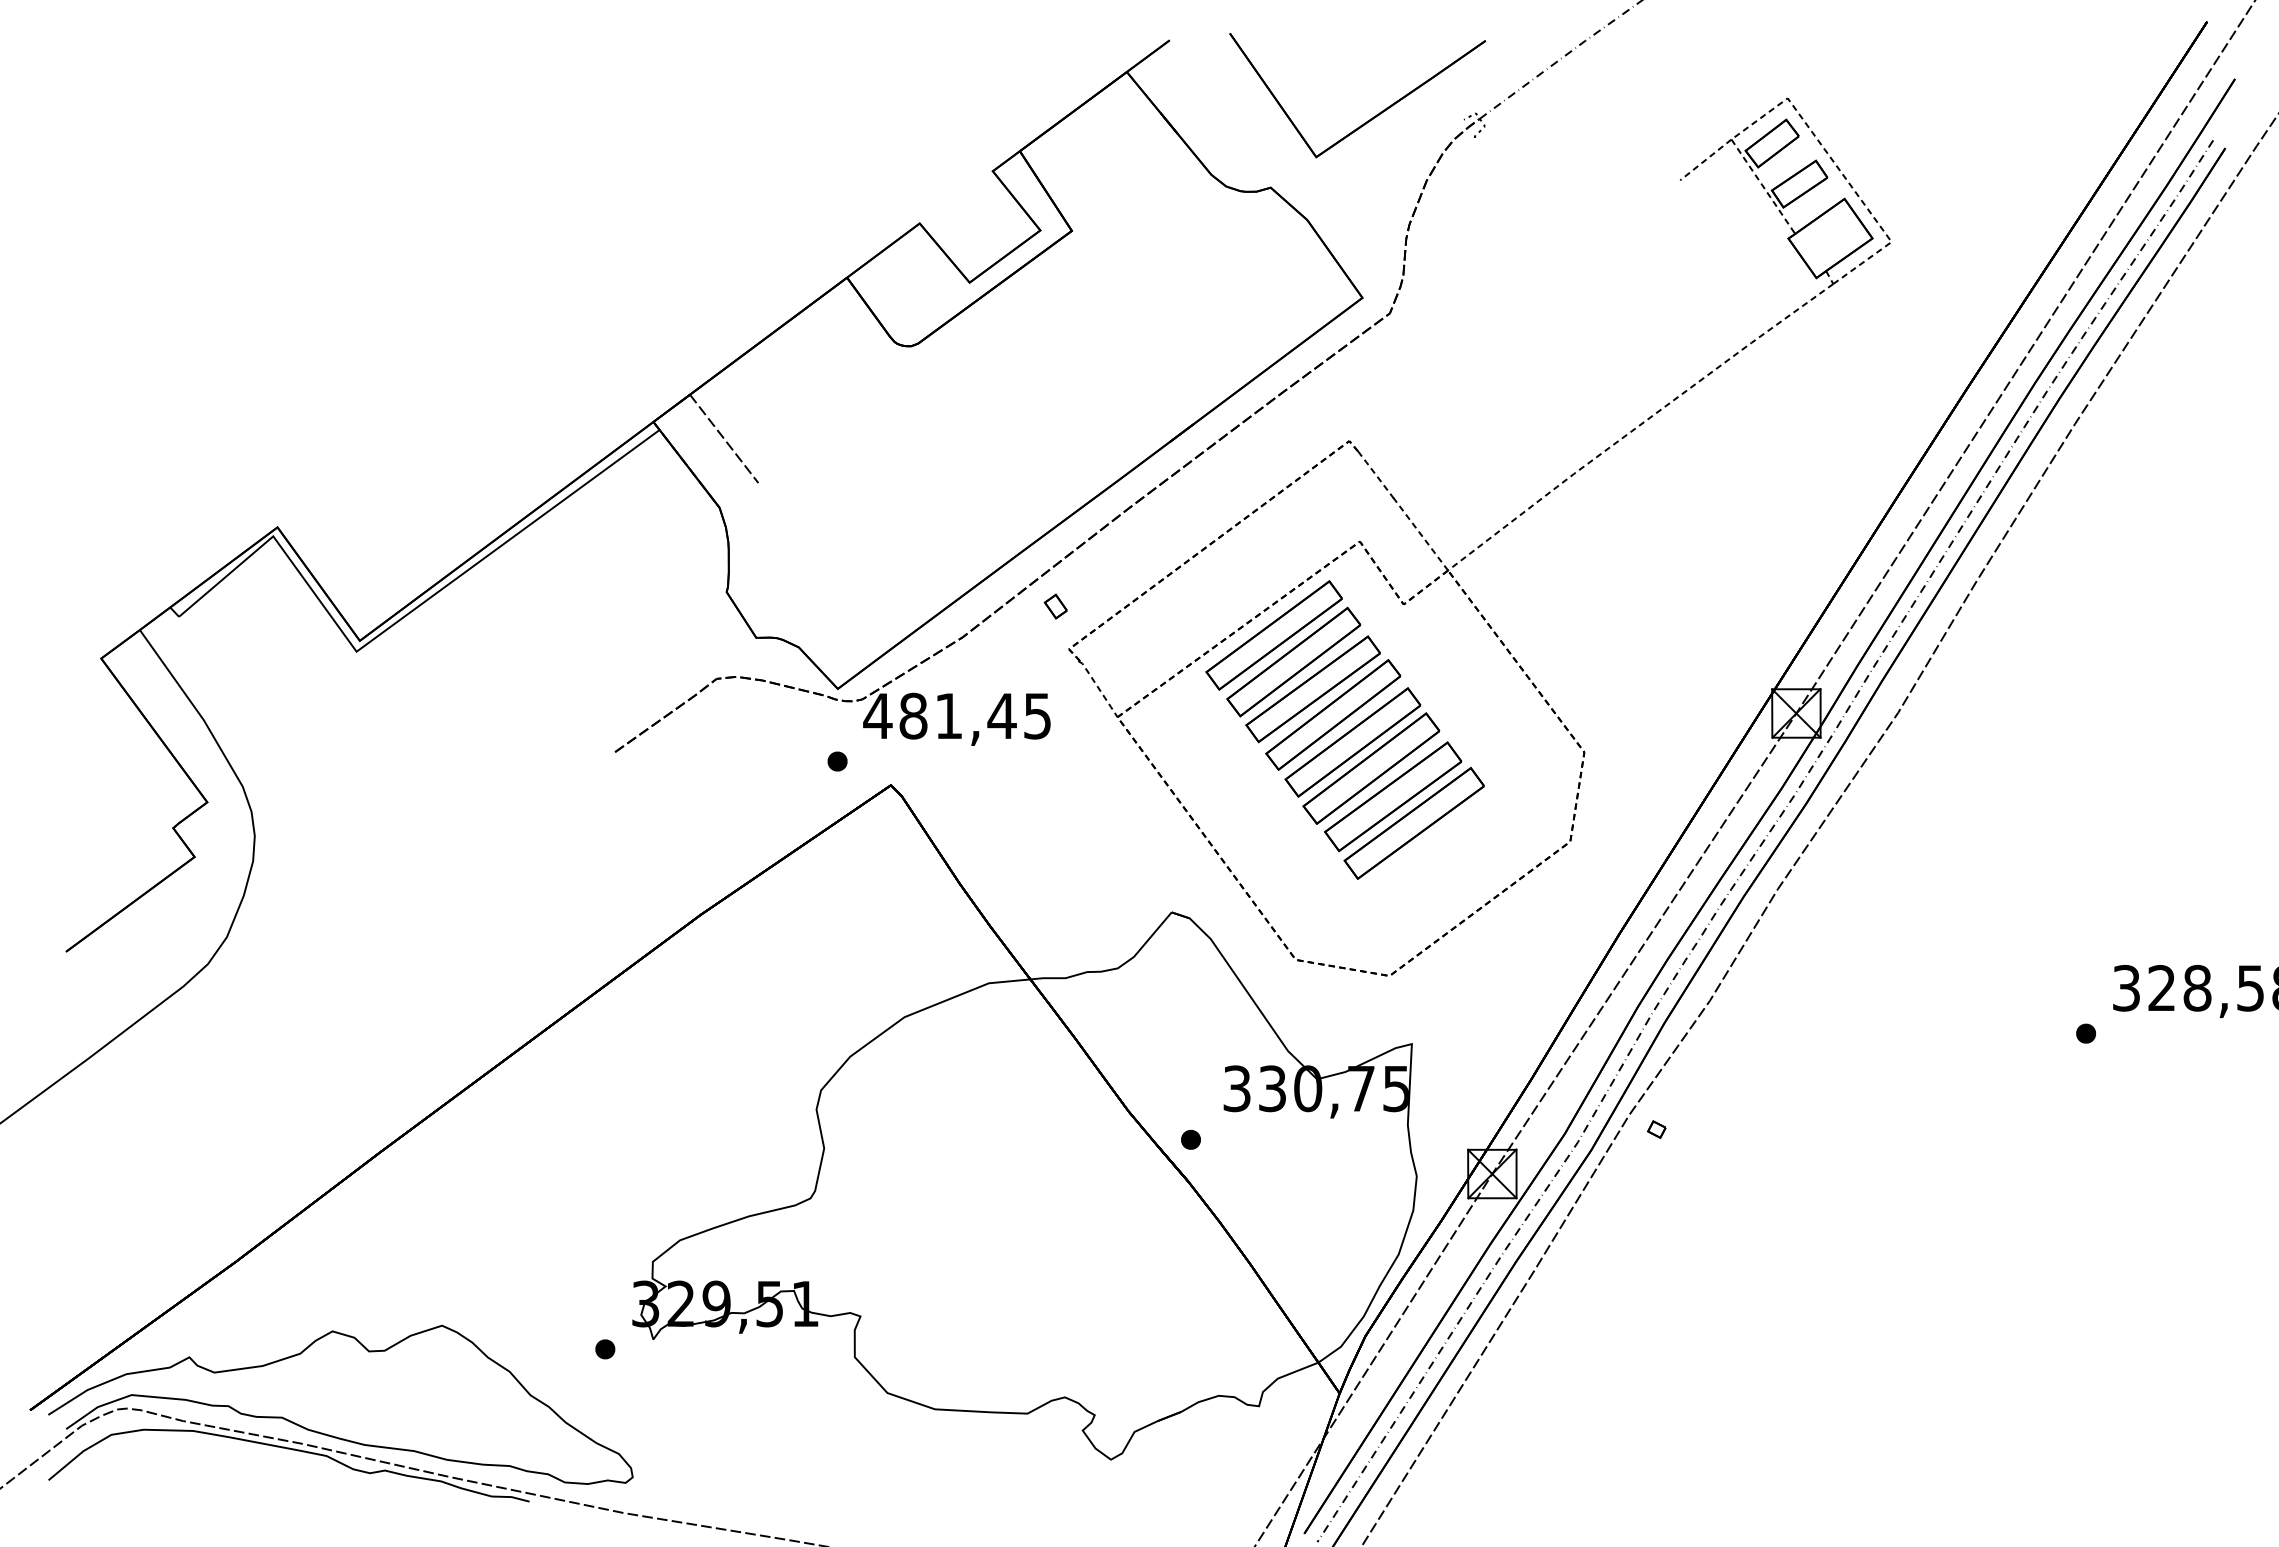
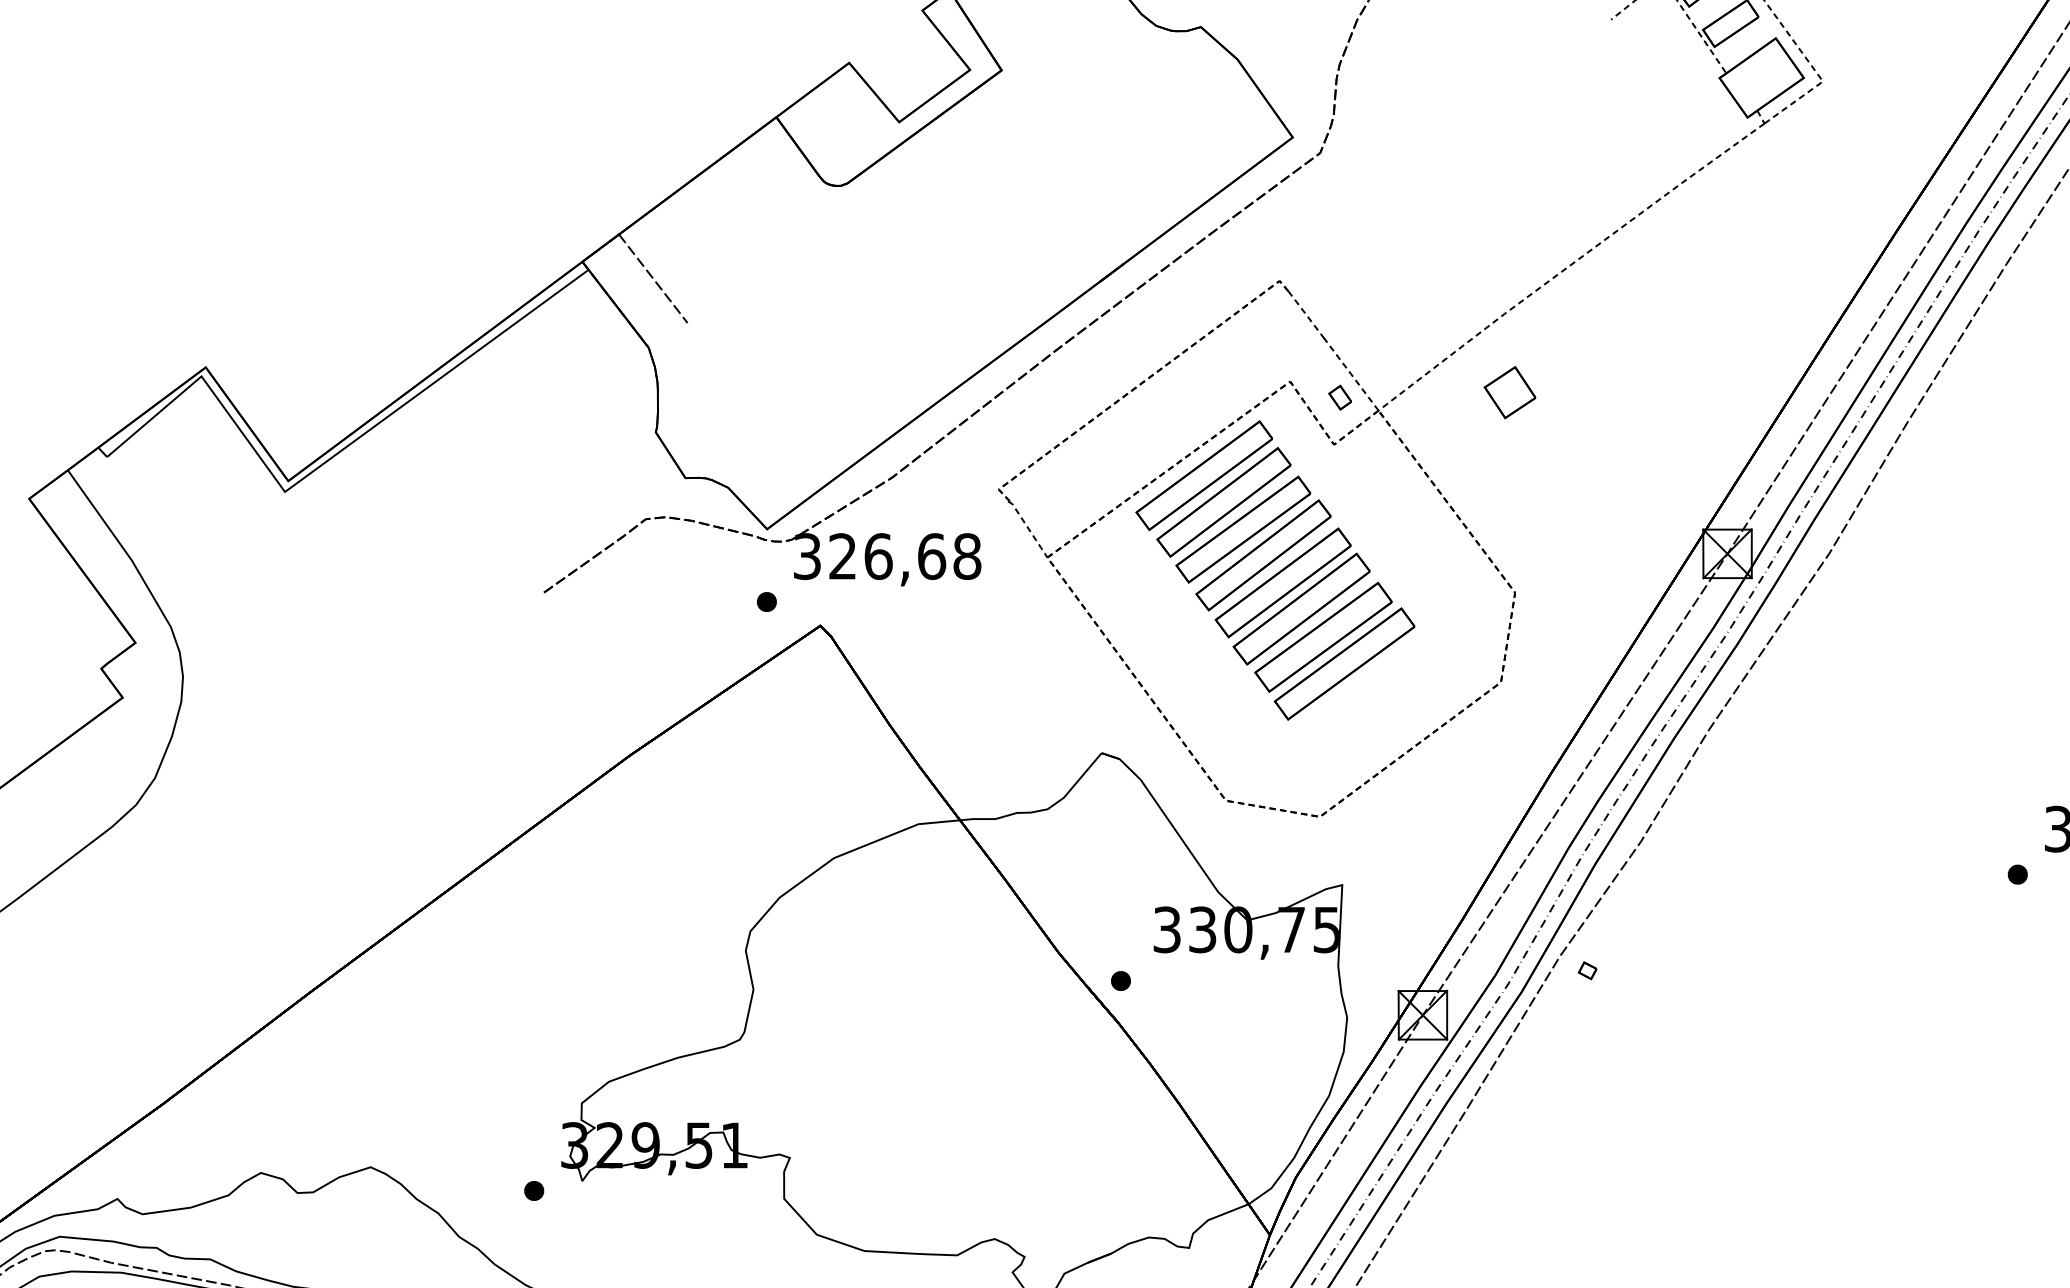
part: (1579, 552) -> (1510, 392), added
part: (1055, 606) -> (1339, 397), moved
text: (957, 715) -> (887, 555), 481,45 -> 326,68

